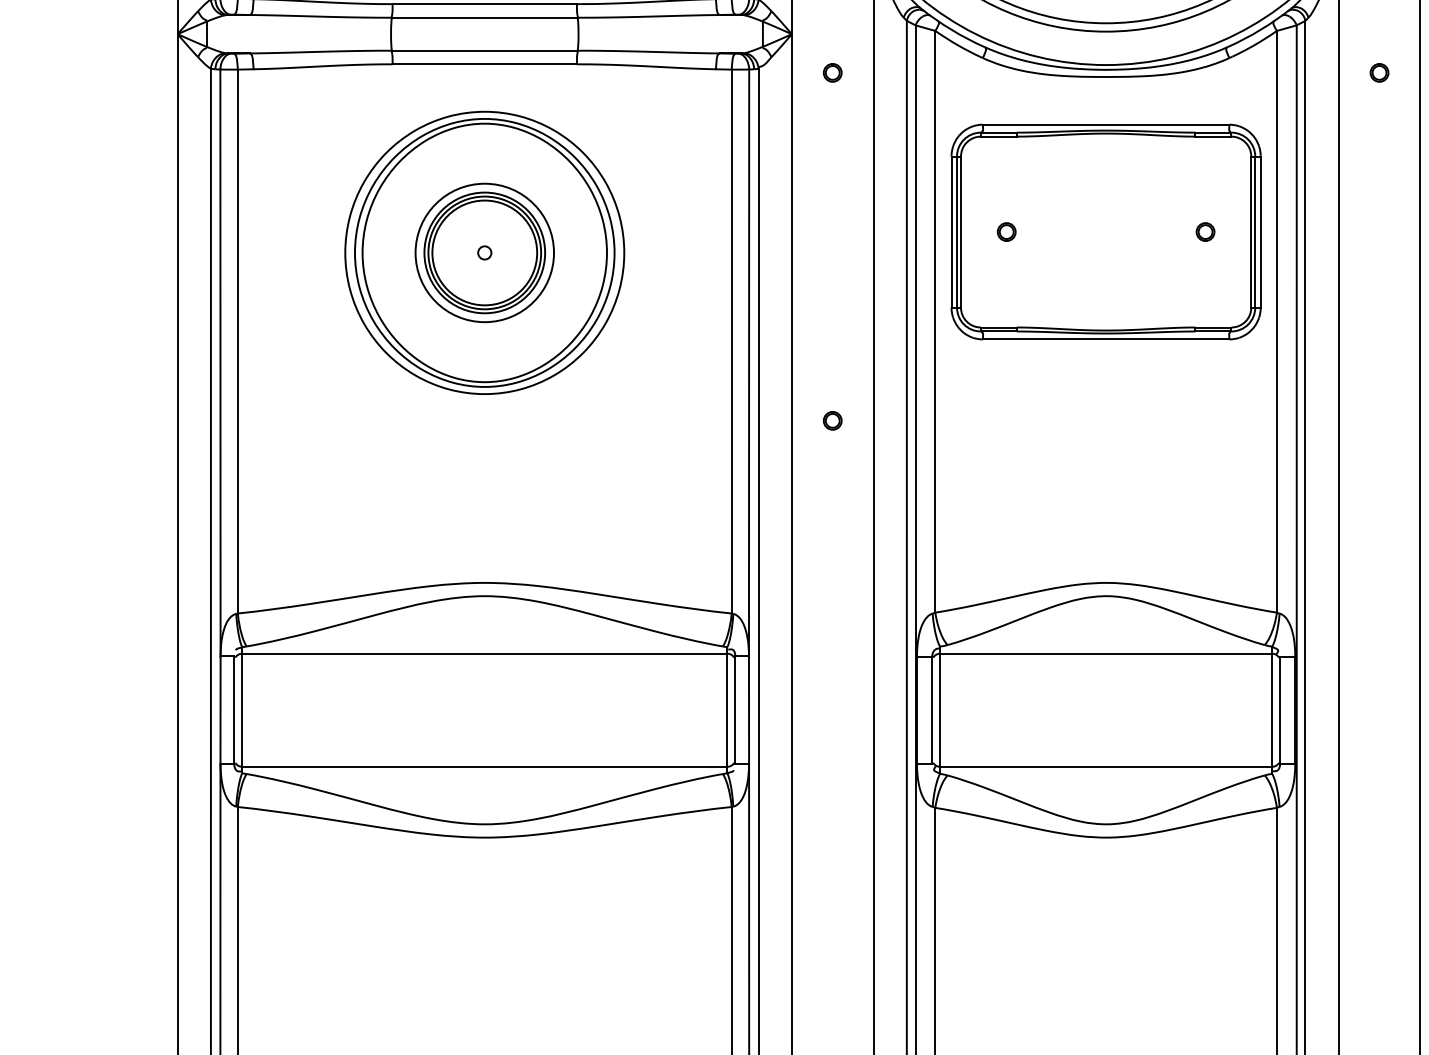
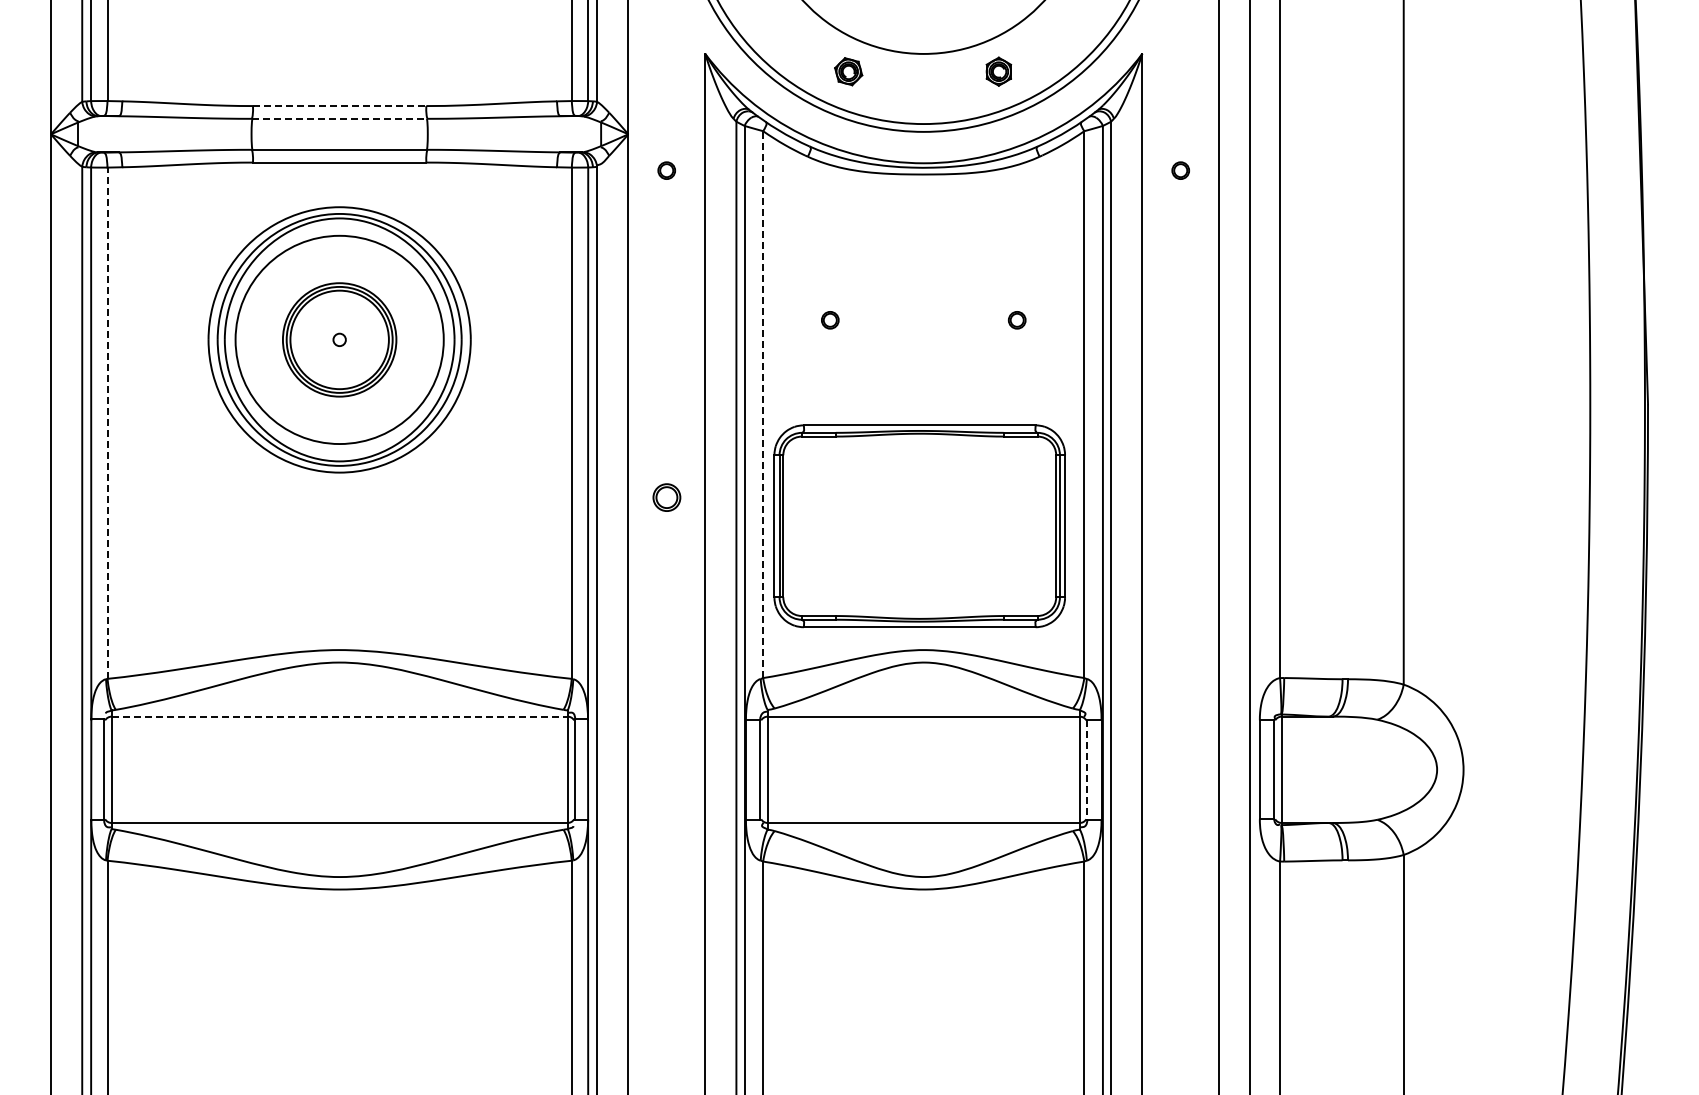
line: (484, 4) -> (339, 106), solid -> dashed
line: (485, 17) -> (340, 118), solid -> dashed
part: (1105, 232) -> (919, 526), moved
circle: (484, 252) -> (339, 339), size x1.6
line: (935, 321) -> (763, 404), solid -> dashed
line: (237, 341) -> (107, 423), solid -> dashed
part: (832, 420) -> (666, 497), size x1.6
line: (485, 653) -> (340, 716), solid -> dashed
line: (1280, 710) -> (1087, 770), solid -> dashed

